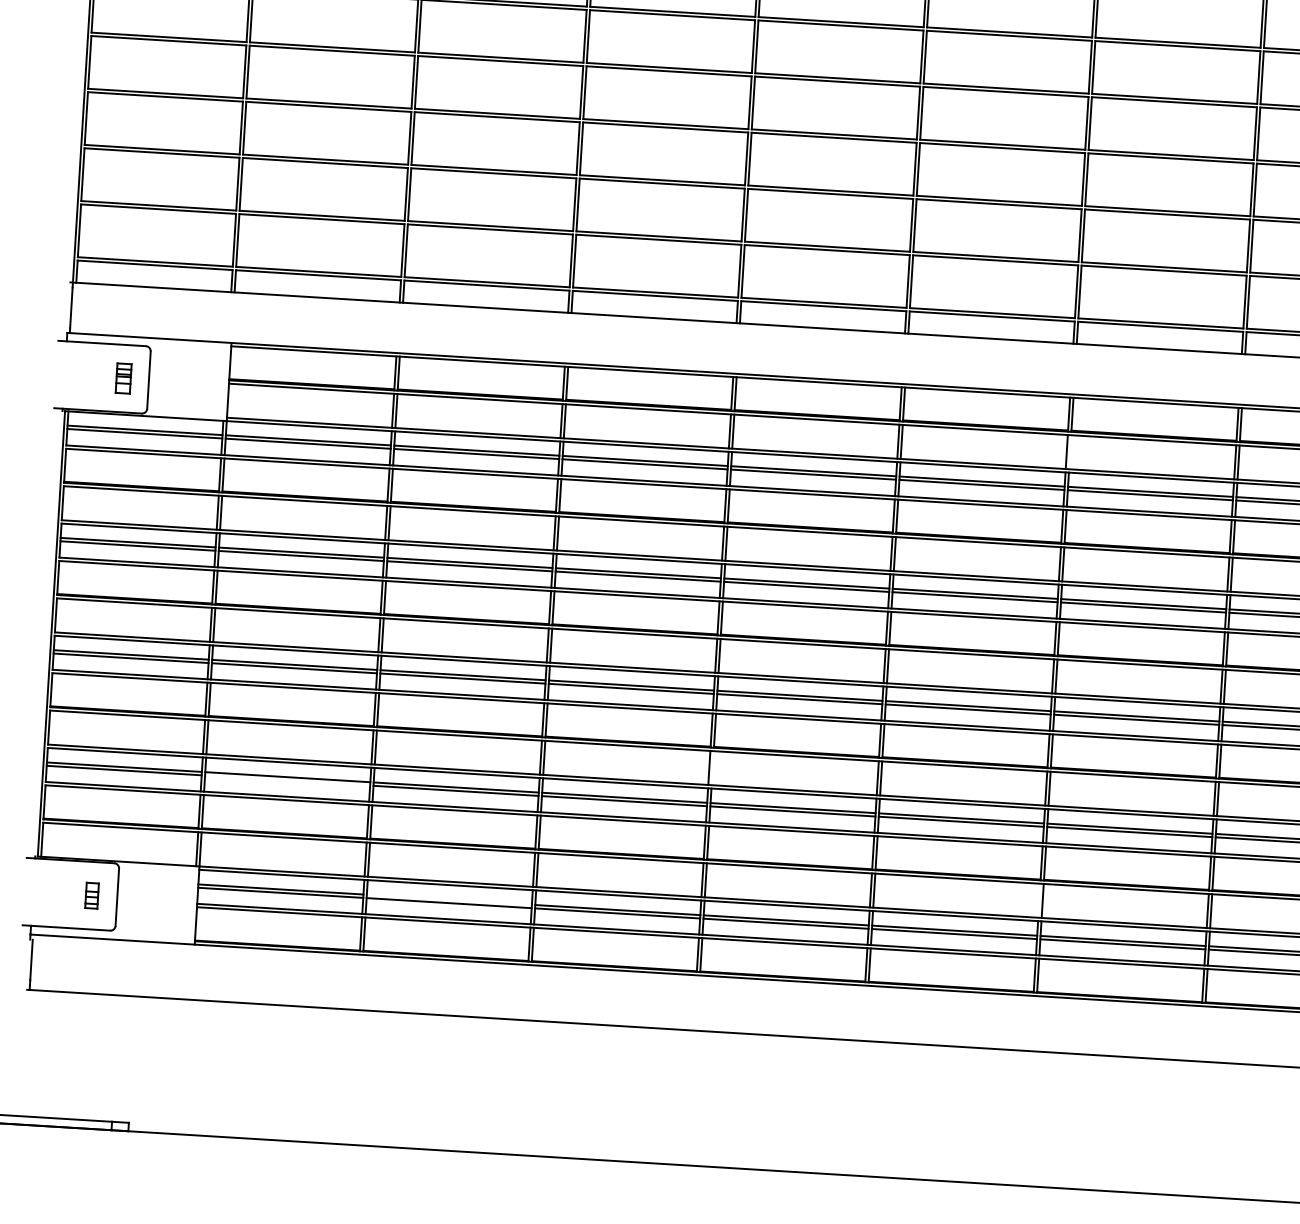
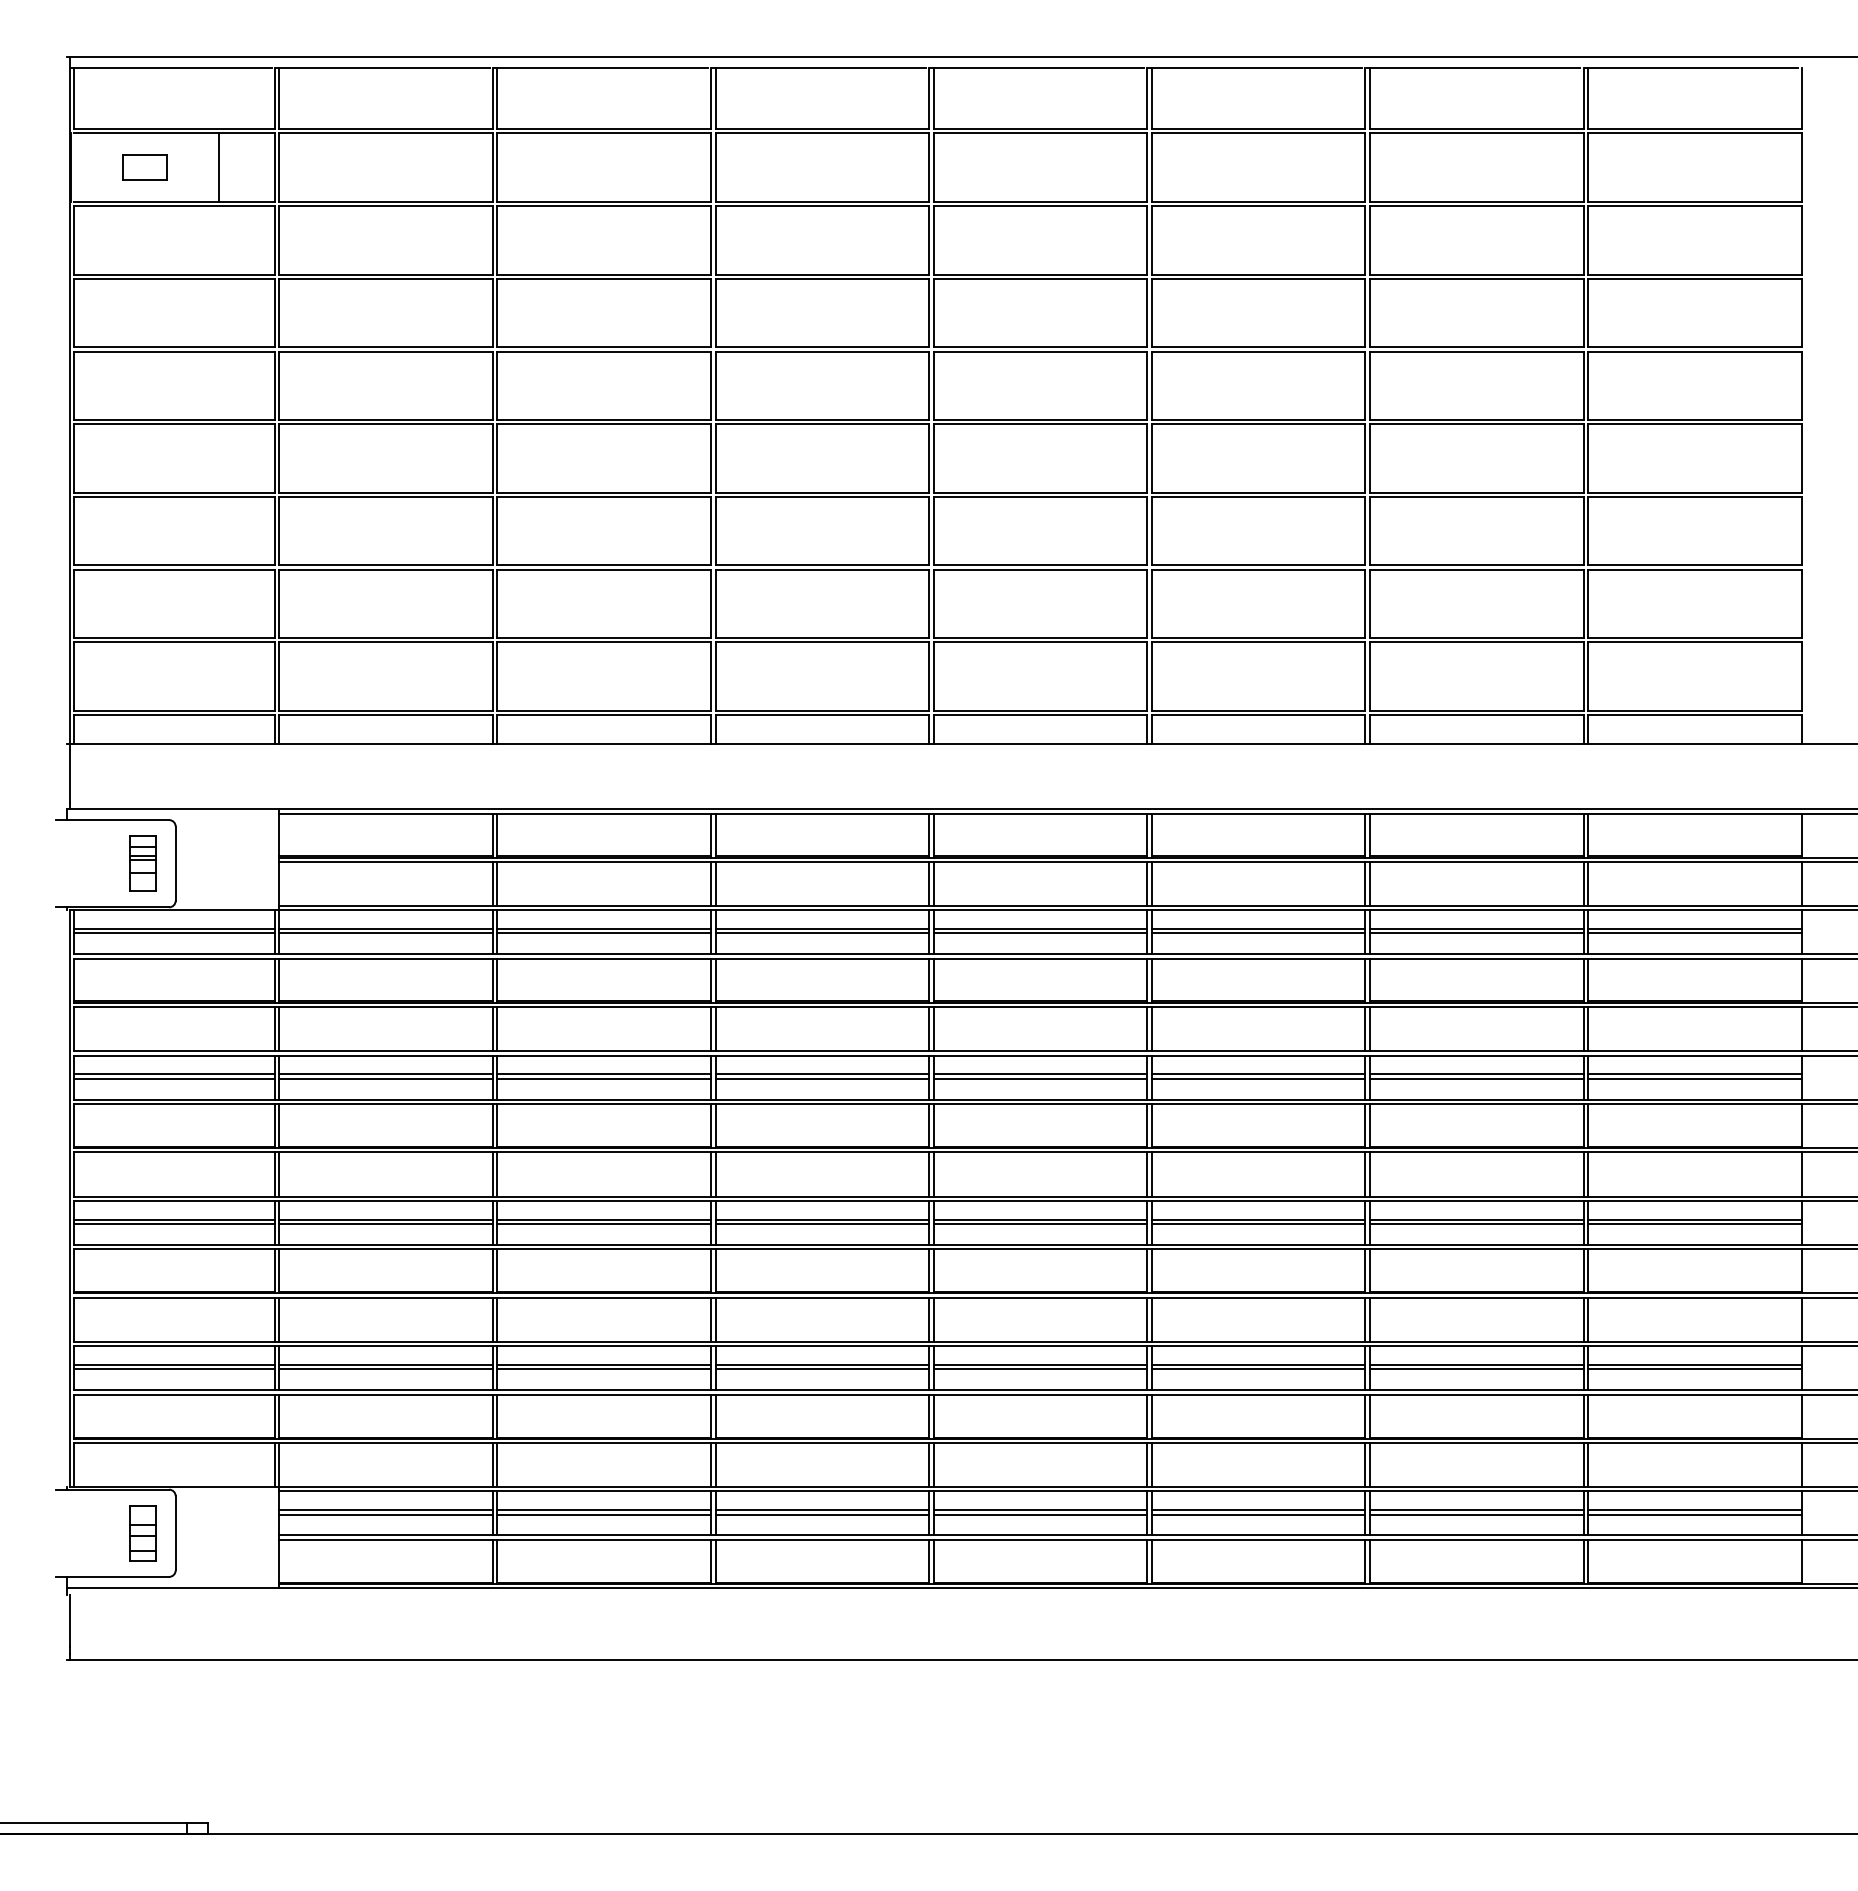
part: (123, 378) -> (142, 863), size x1.43
line: (1069, 451) -> (1369, 883), added
line: (712, 767) -> (933, 1319), added
line: (287, 780) -> (386, 1369), added
part: (91, 895) -> (142, 1533), size x1.67
line: (449, 899) -> (604, 1510), added
line: (1039, 901) -> (1365, 1465), added

